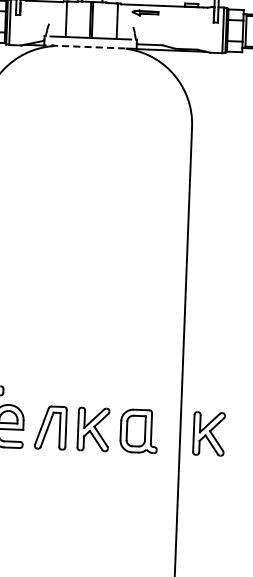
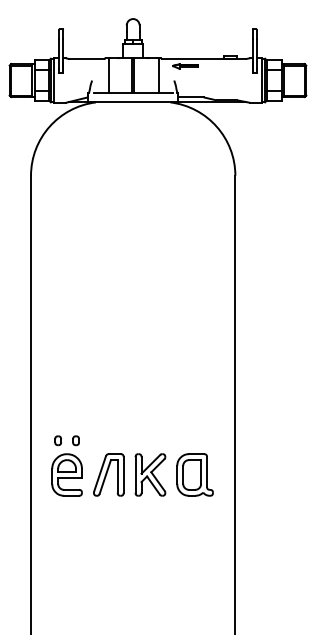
line: (89, 46) -> (132, 101), dashed -> solid
part: (18, 391) -> (75, 440), added
part: (209, 433) -> (263, 474), removed

